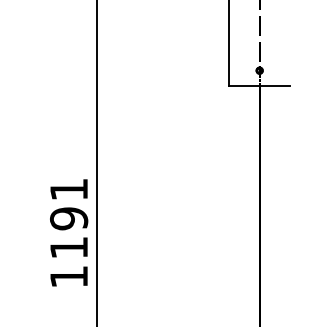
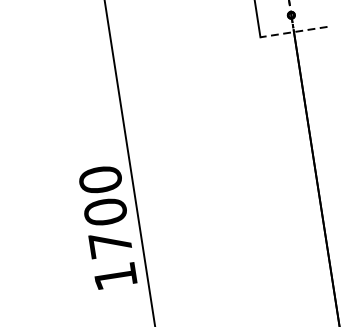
line: (259, 85) -> (293, 31), solid -> dashed
text: (69, 218) -> (105, 211), 1191 -> 1700

